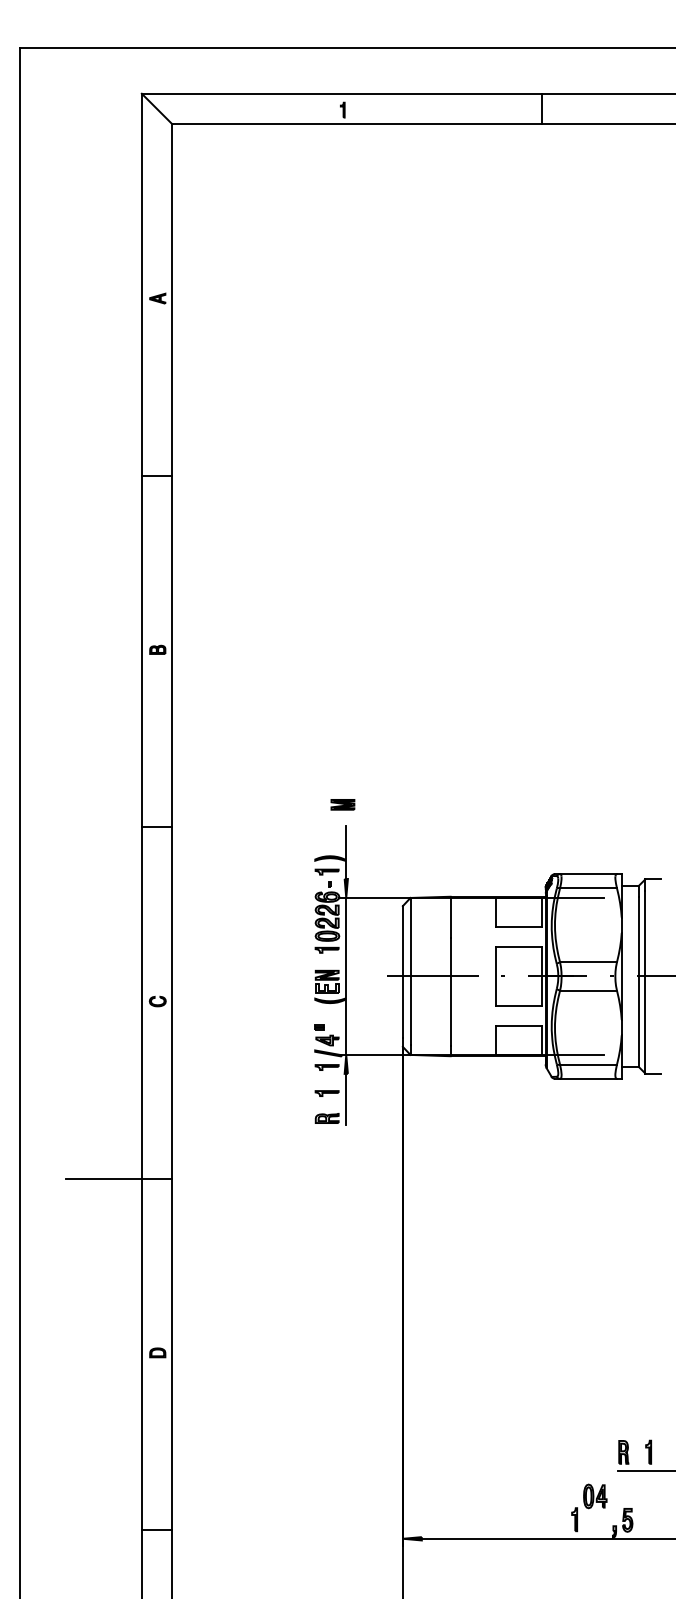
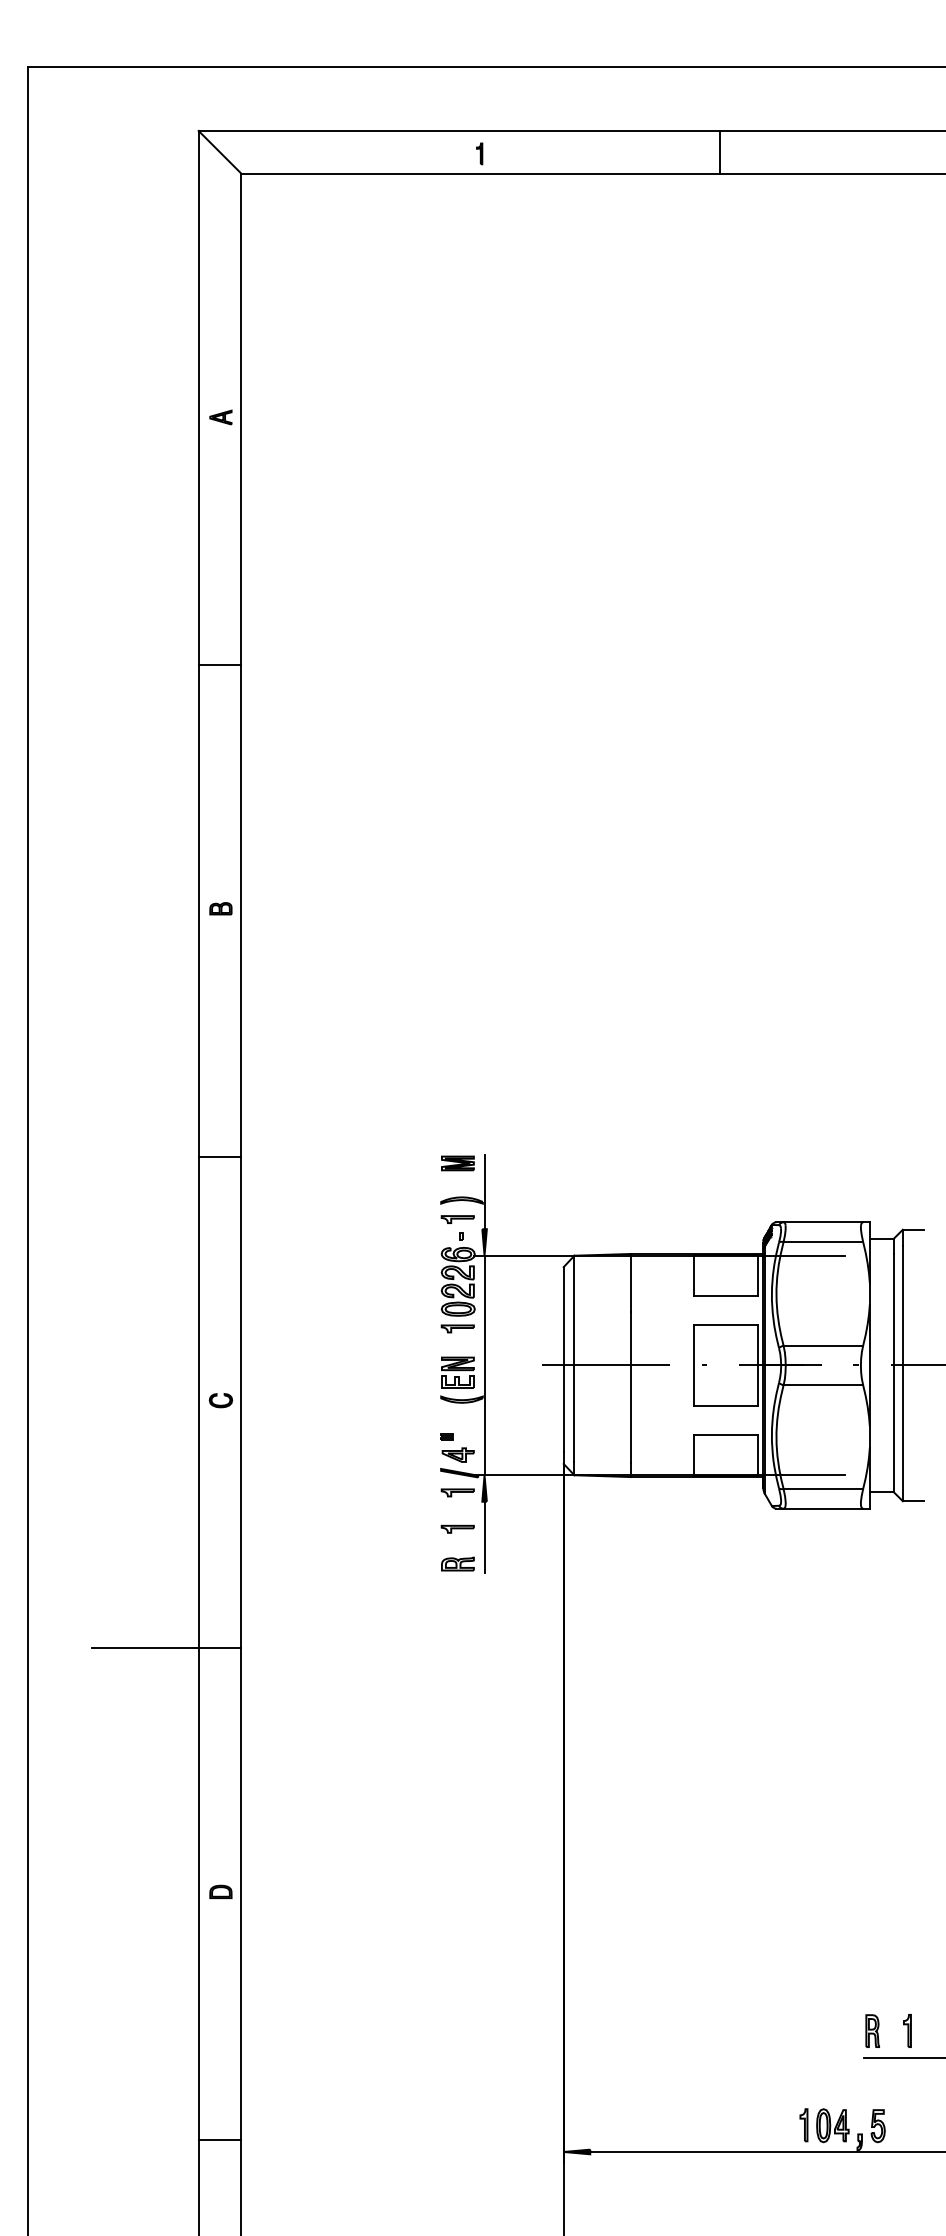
line: (542, 108) -> (720, 151), moved
part: (342, 804) -> (457, 1163), moved
part: (595, 1496) -> (832, 2125), moved

